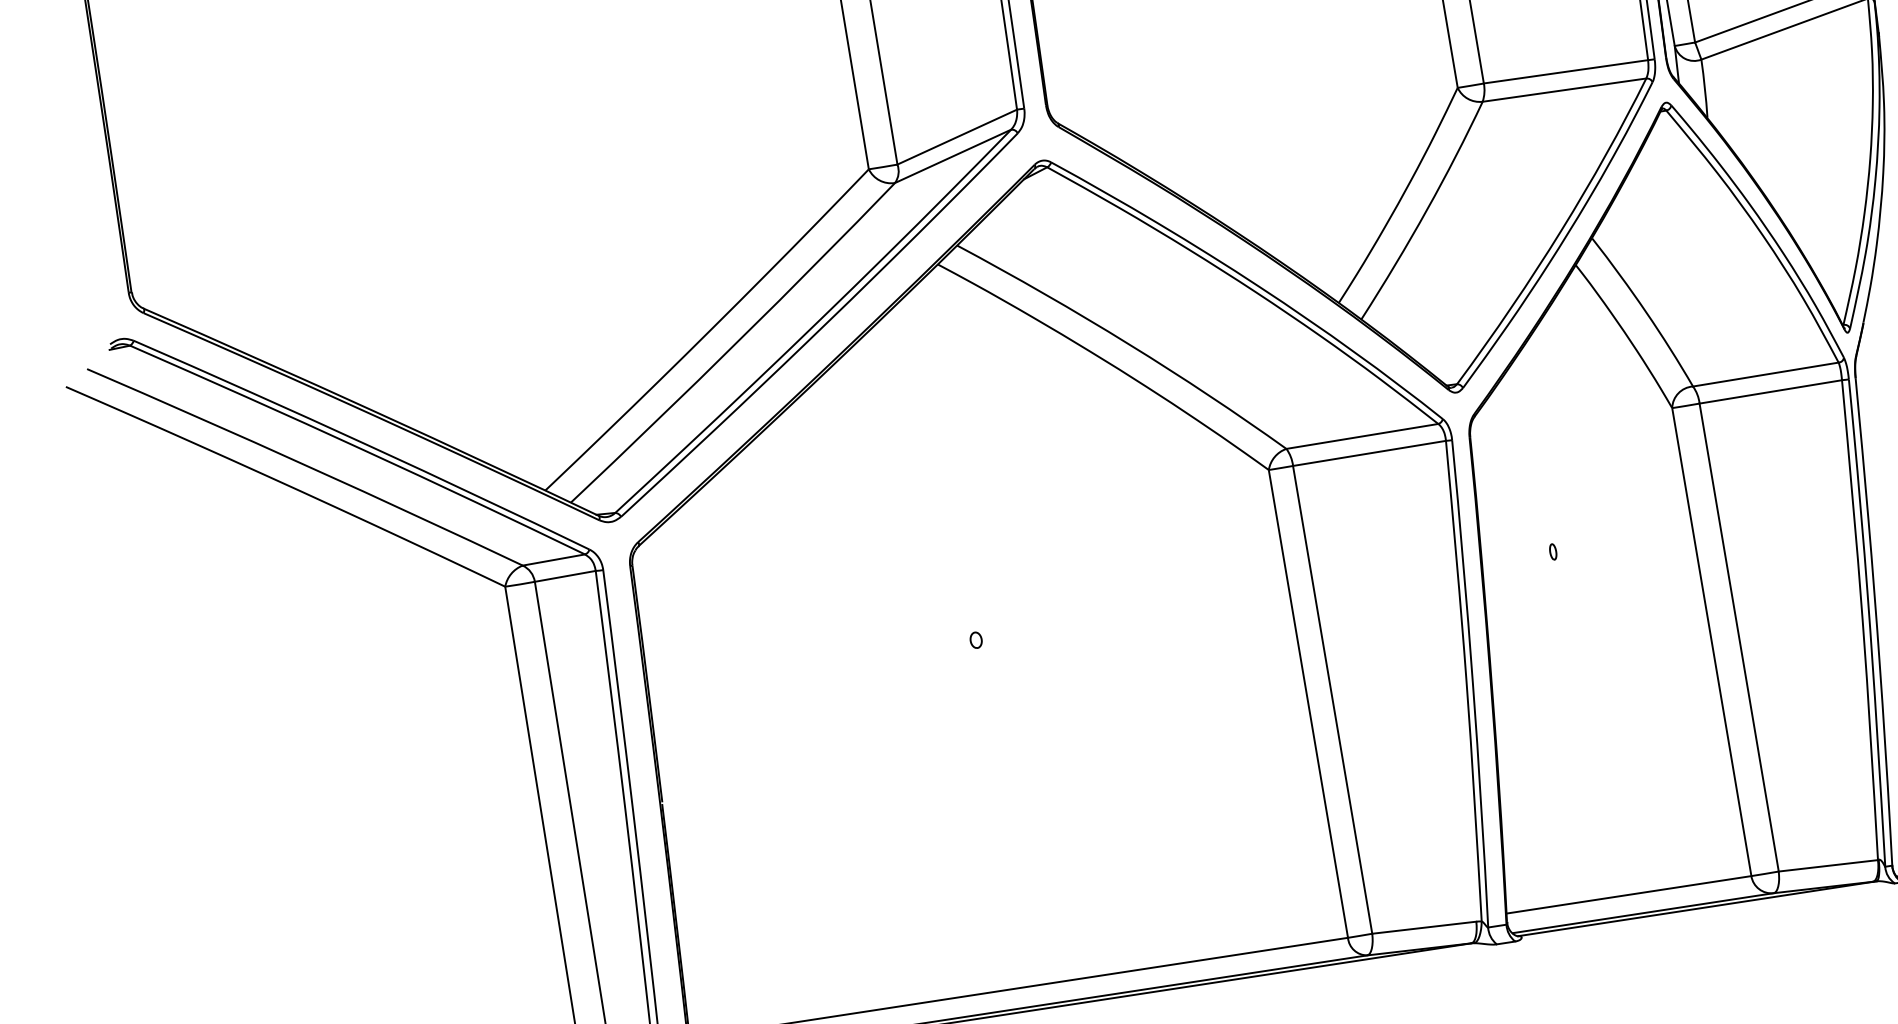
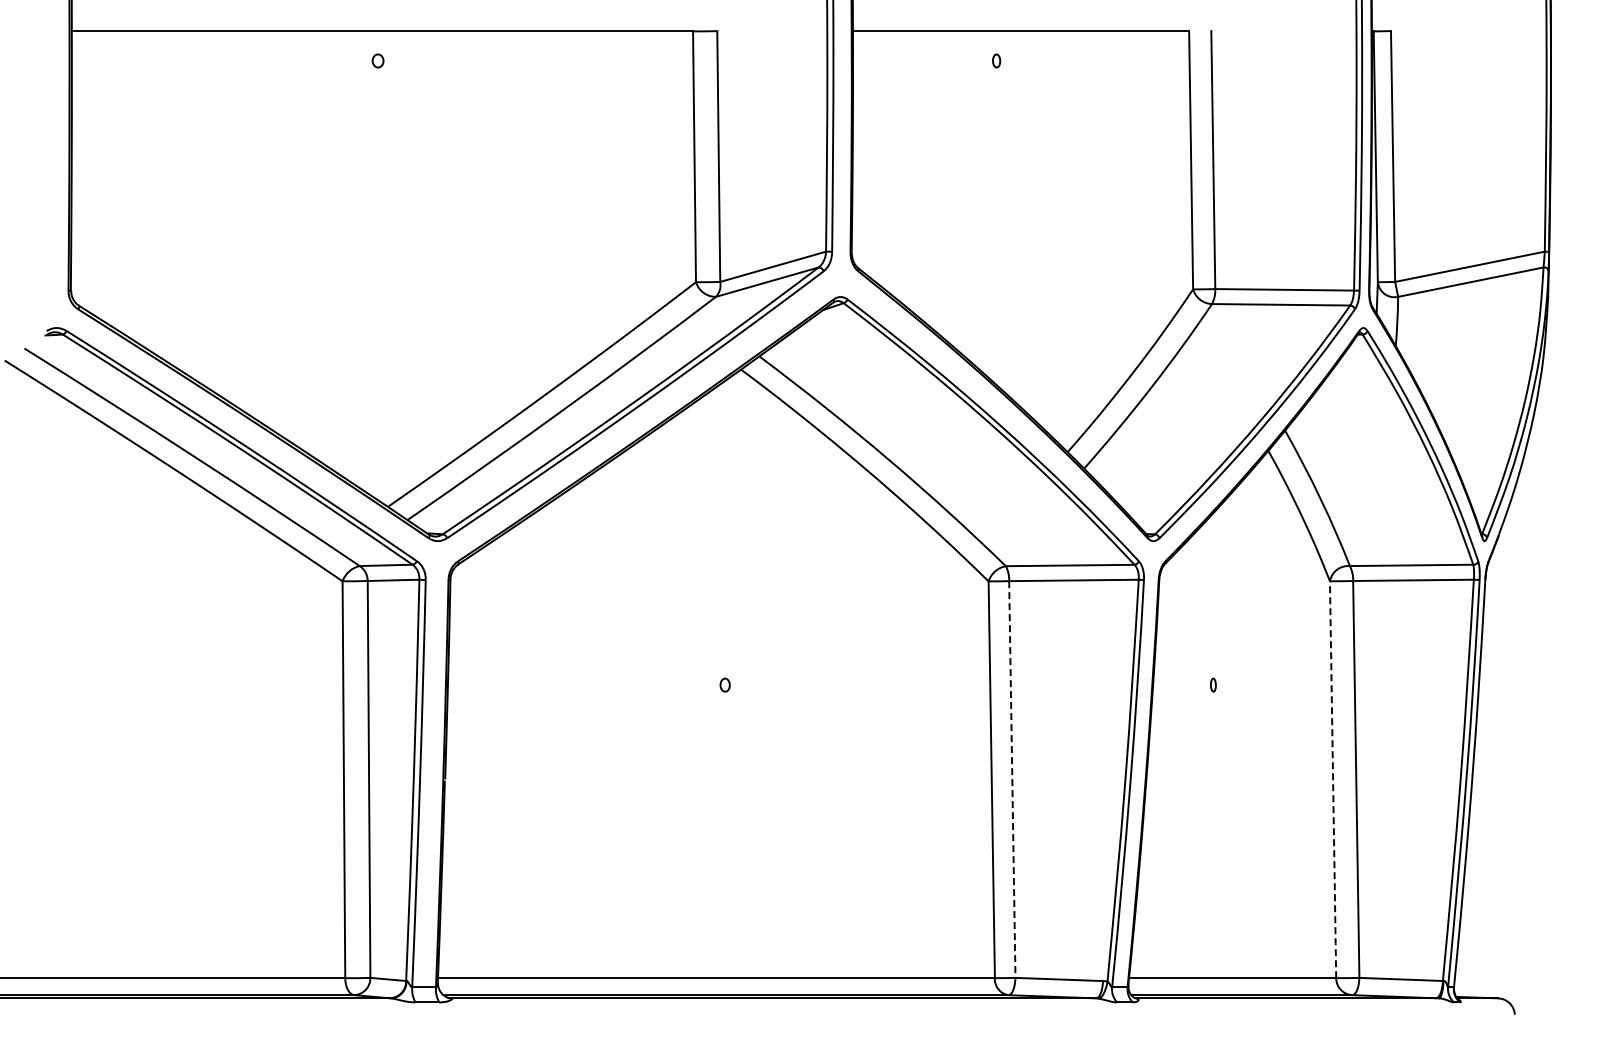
line: (1712, 642) -> (1333, 780), solid -> dashed
line: (1333, 700) -> (1012, 780), solid -> dashed

